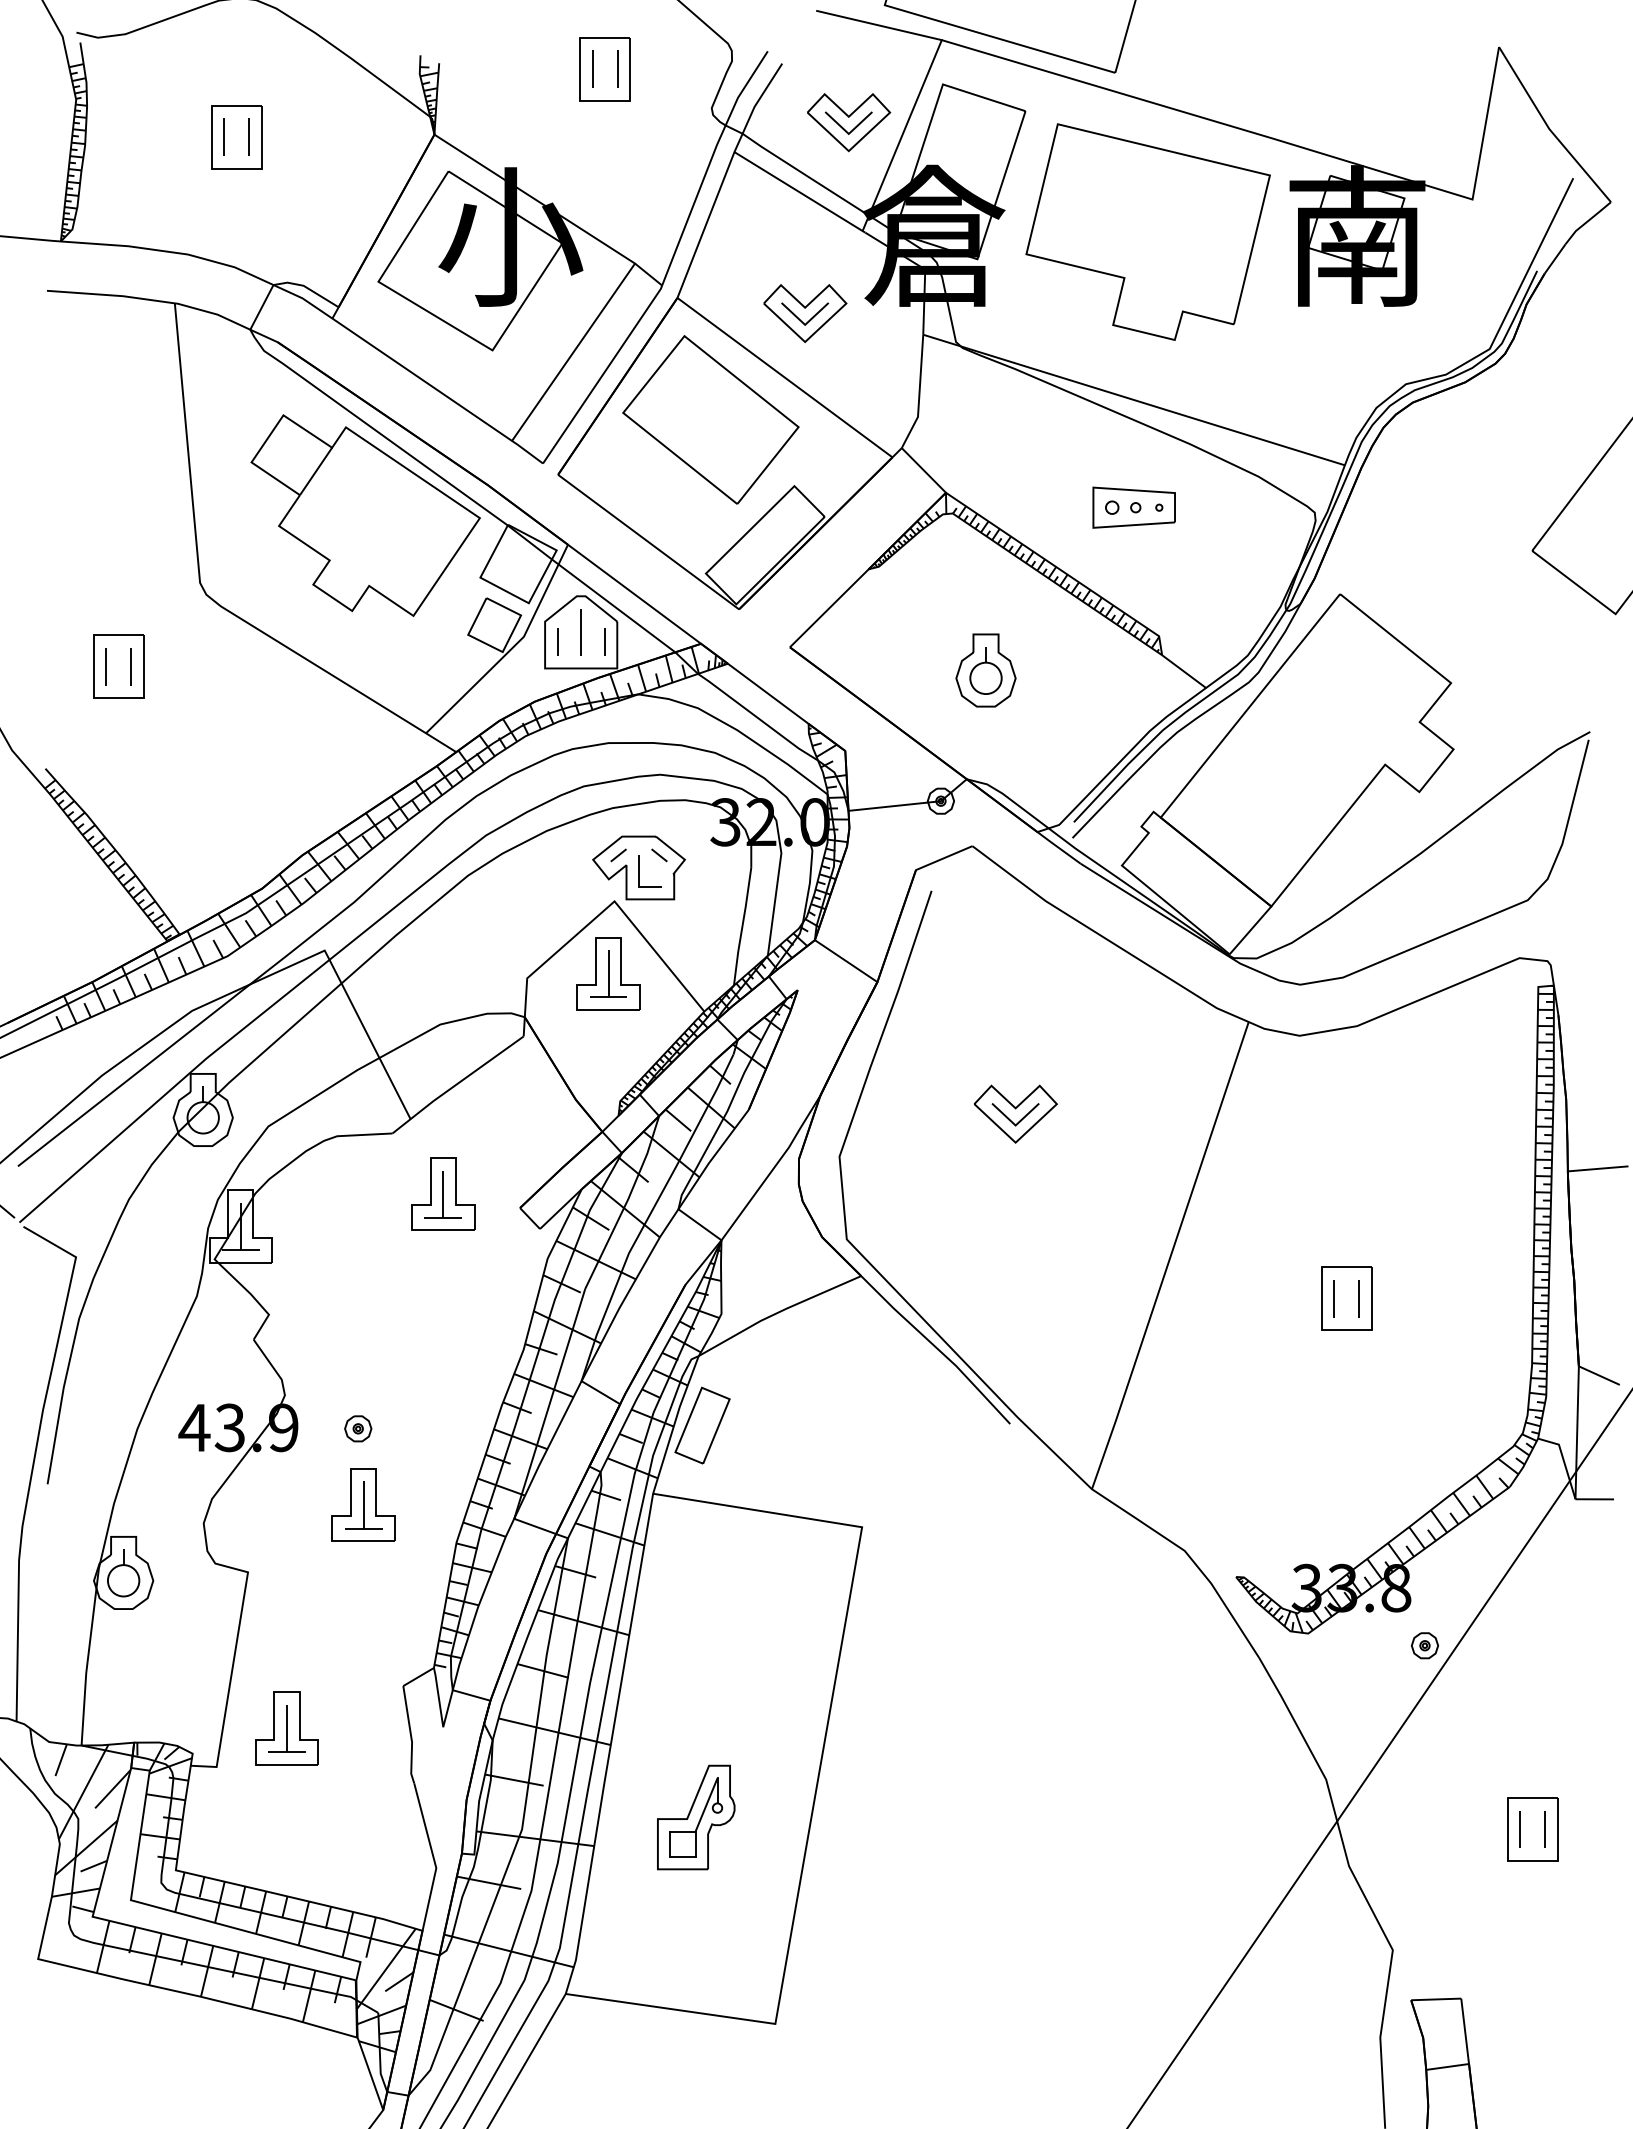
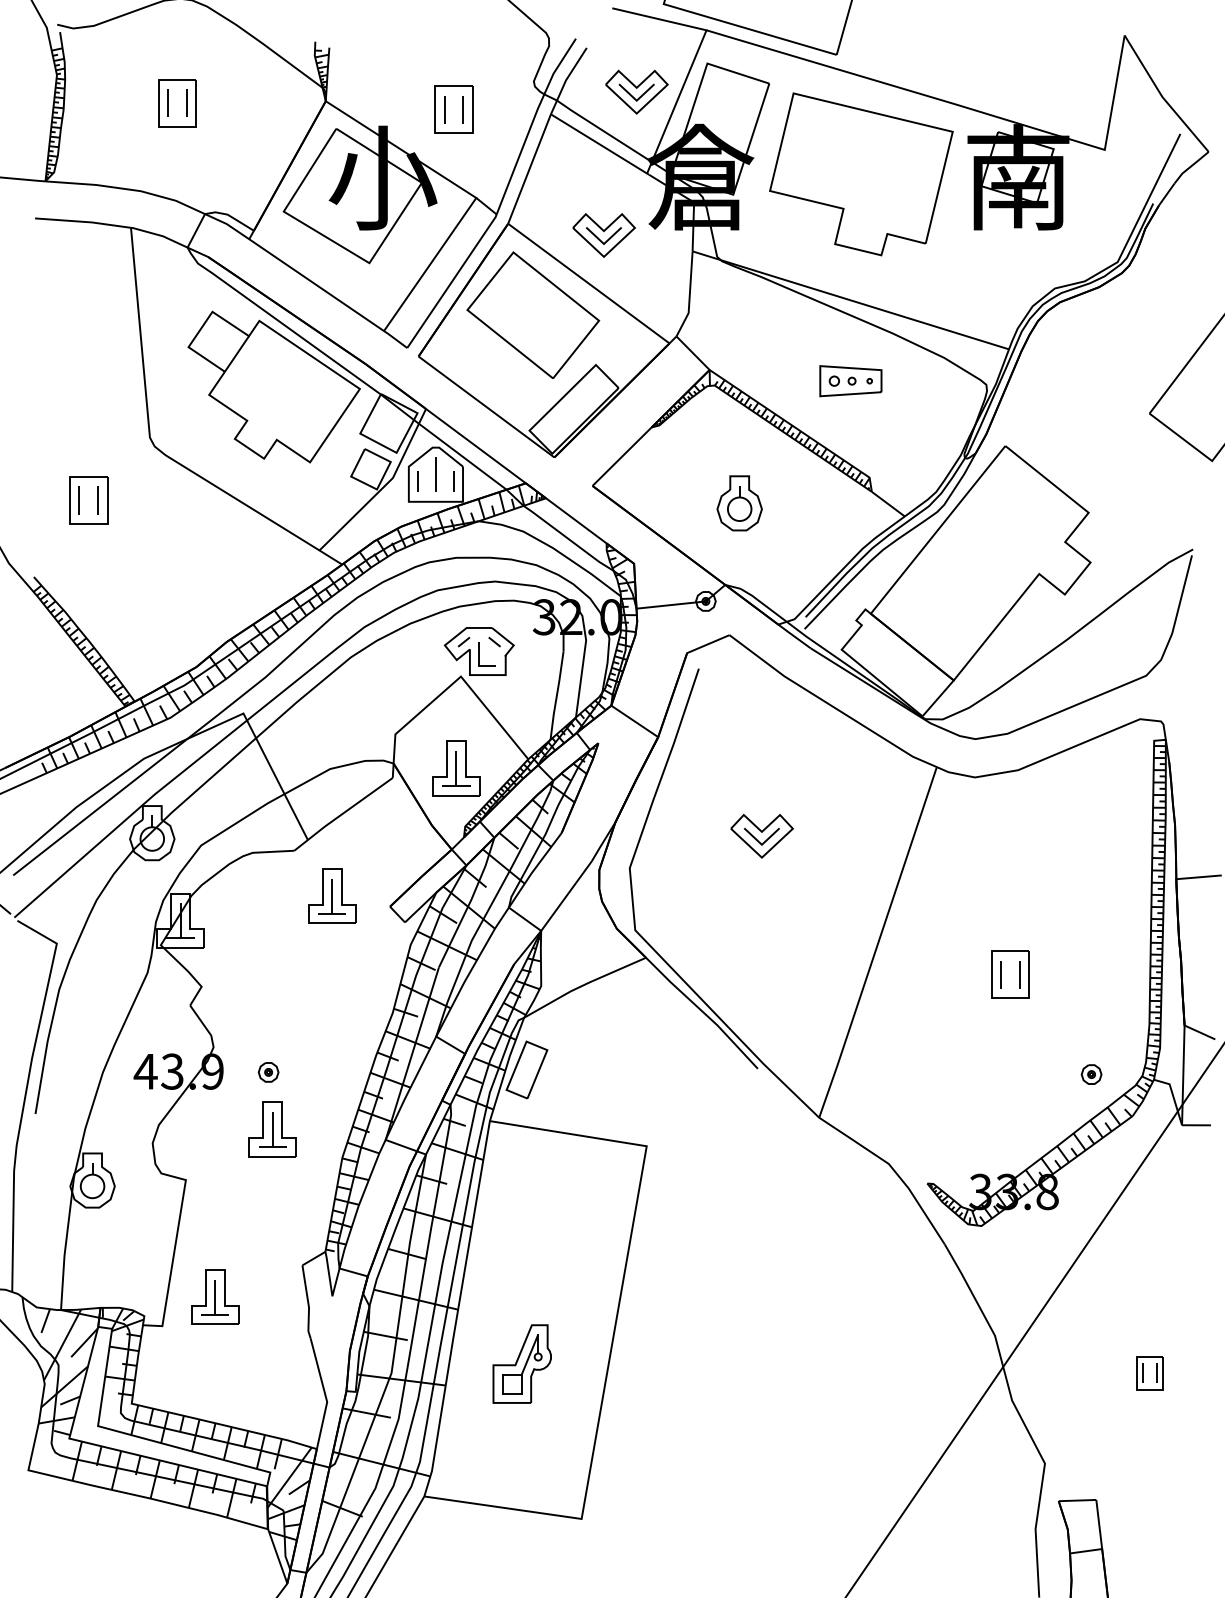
part: (604, 69) -> (453, 110), moved
part: (608, 973) -> (456, 768), moved
part: (1424, 1645) -> (1091, 1074), moved
part: (1532, 1829) -> (1149, 1373), size x0.7

